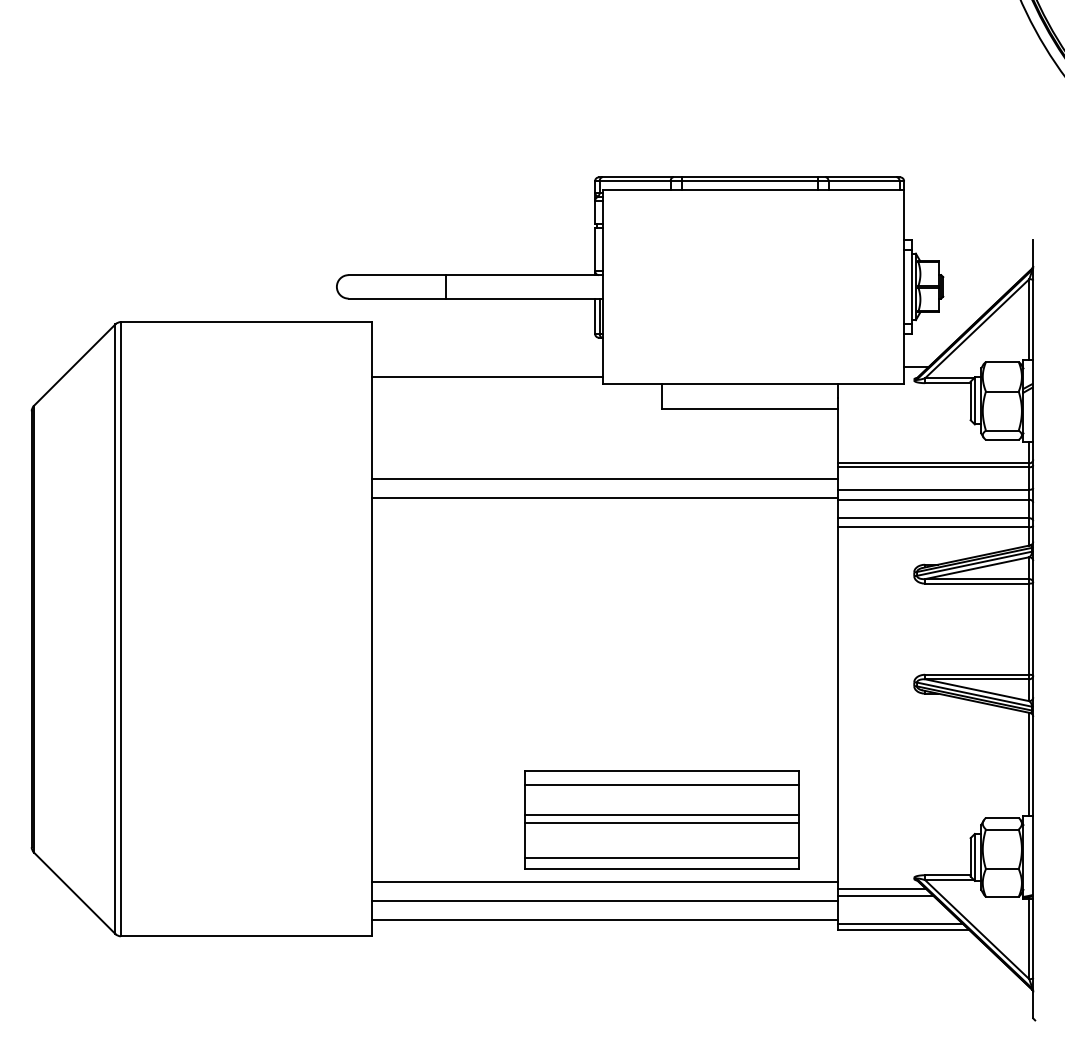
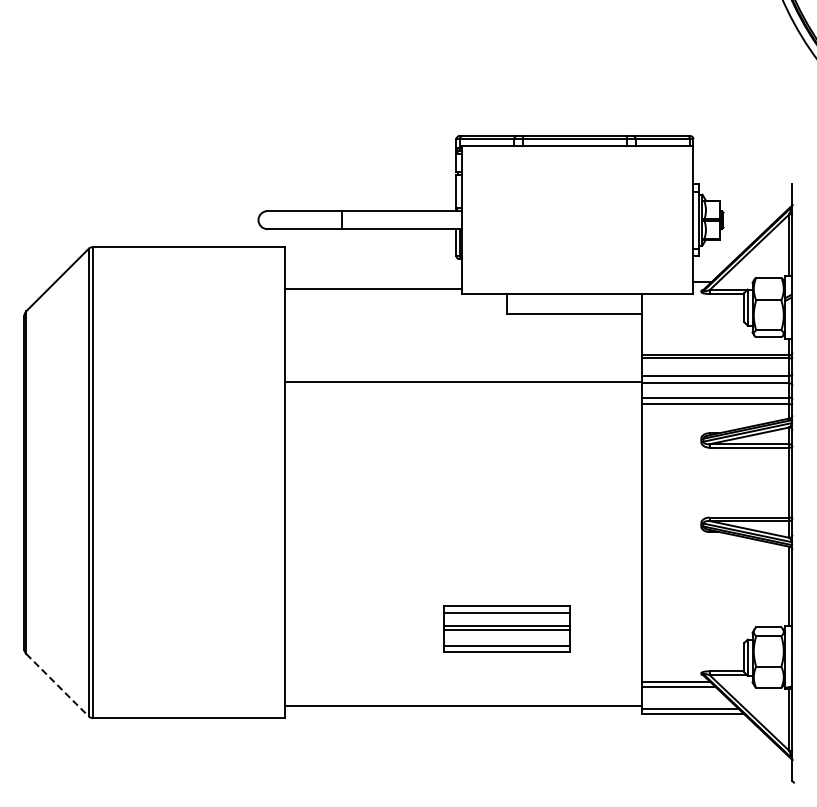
line: (604, 479) -> (463, 367), removed
part: (660, 819) -> (506, 628), size x0.6
line: (604, 882) -> (463, 676), removed
line: (74, 893) -> (57, 685), solid -> dashed
line: (604, 901) -> (463, 691), removed

